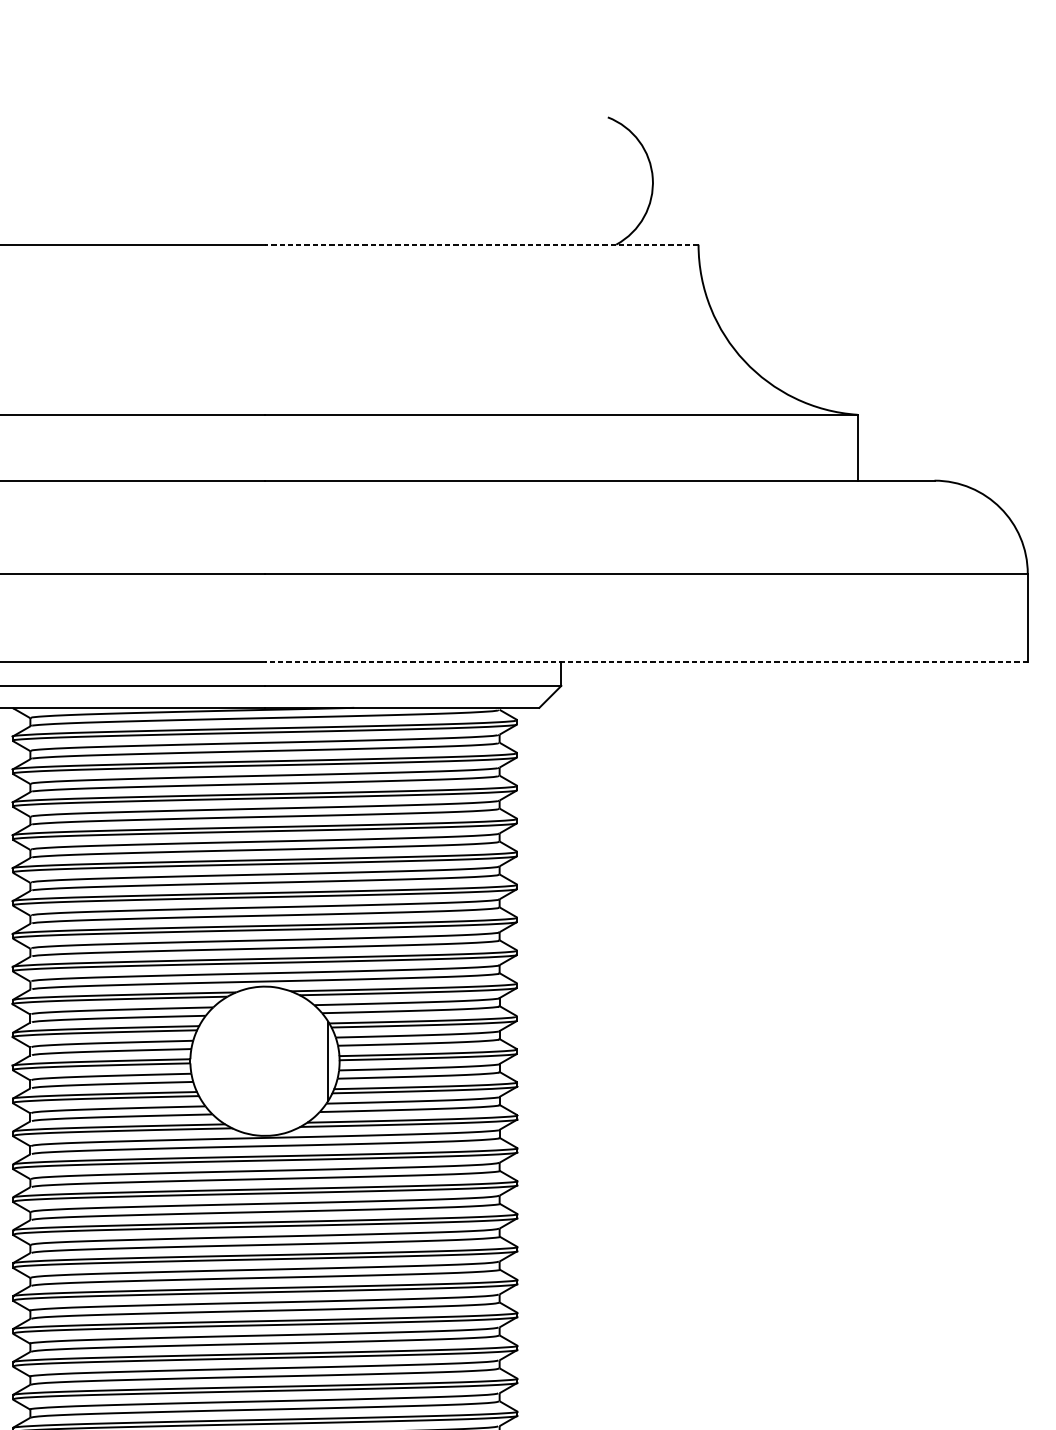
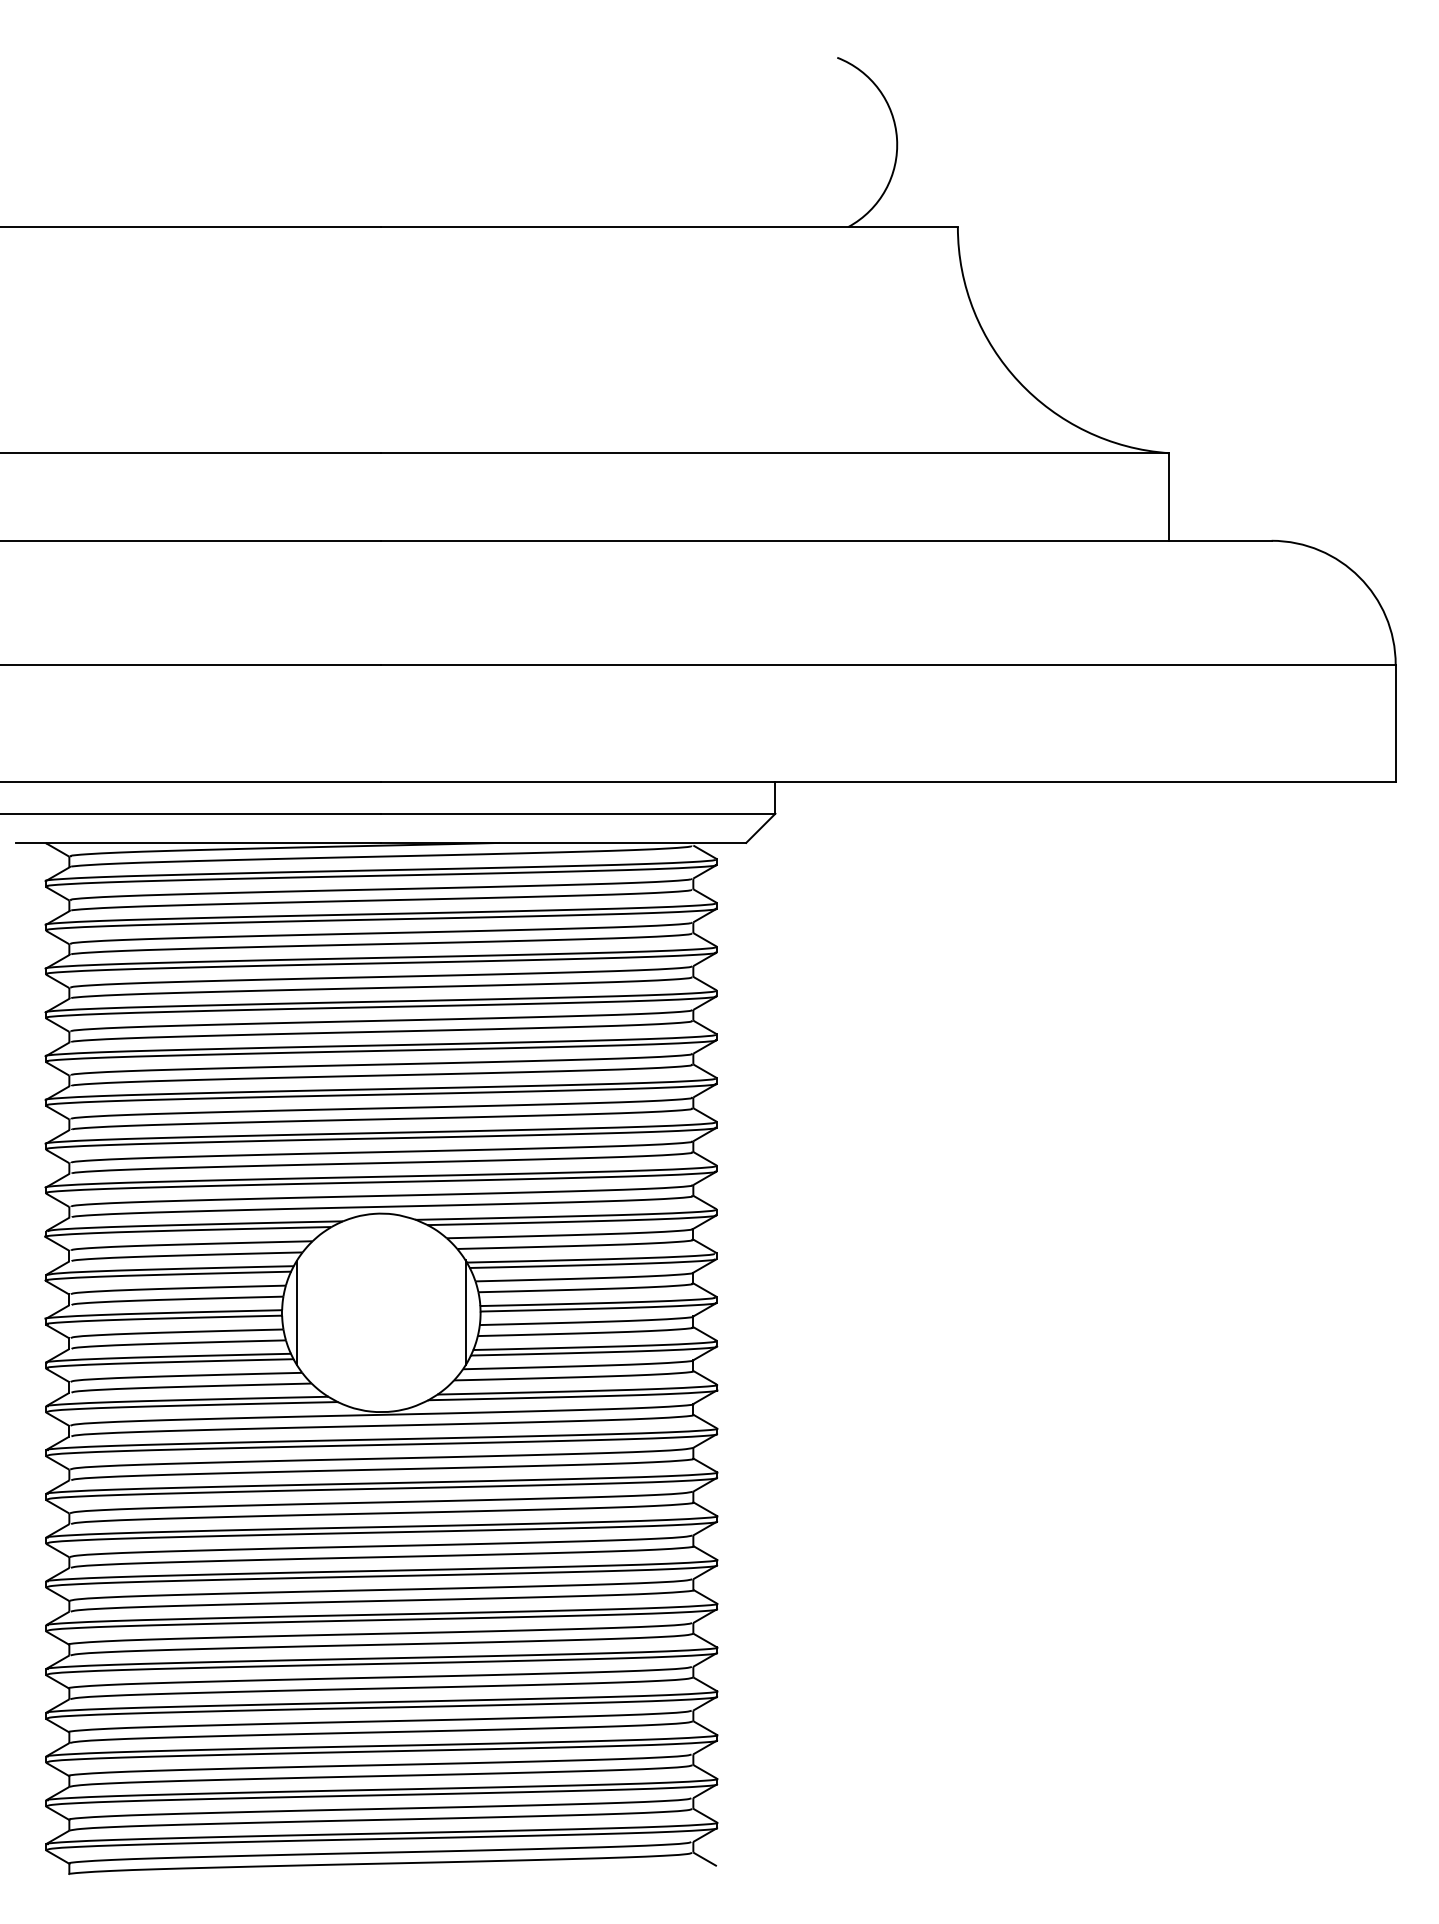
line: (481, 245) -> (669, 227), dashed -> solid
line: (646, 661) -> (888, 781), dashed -> solid
line: (201, 1060) -> (297, 1312), added

